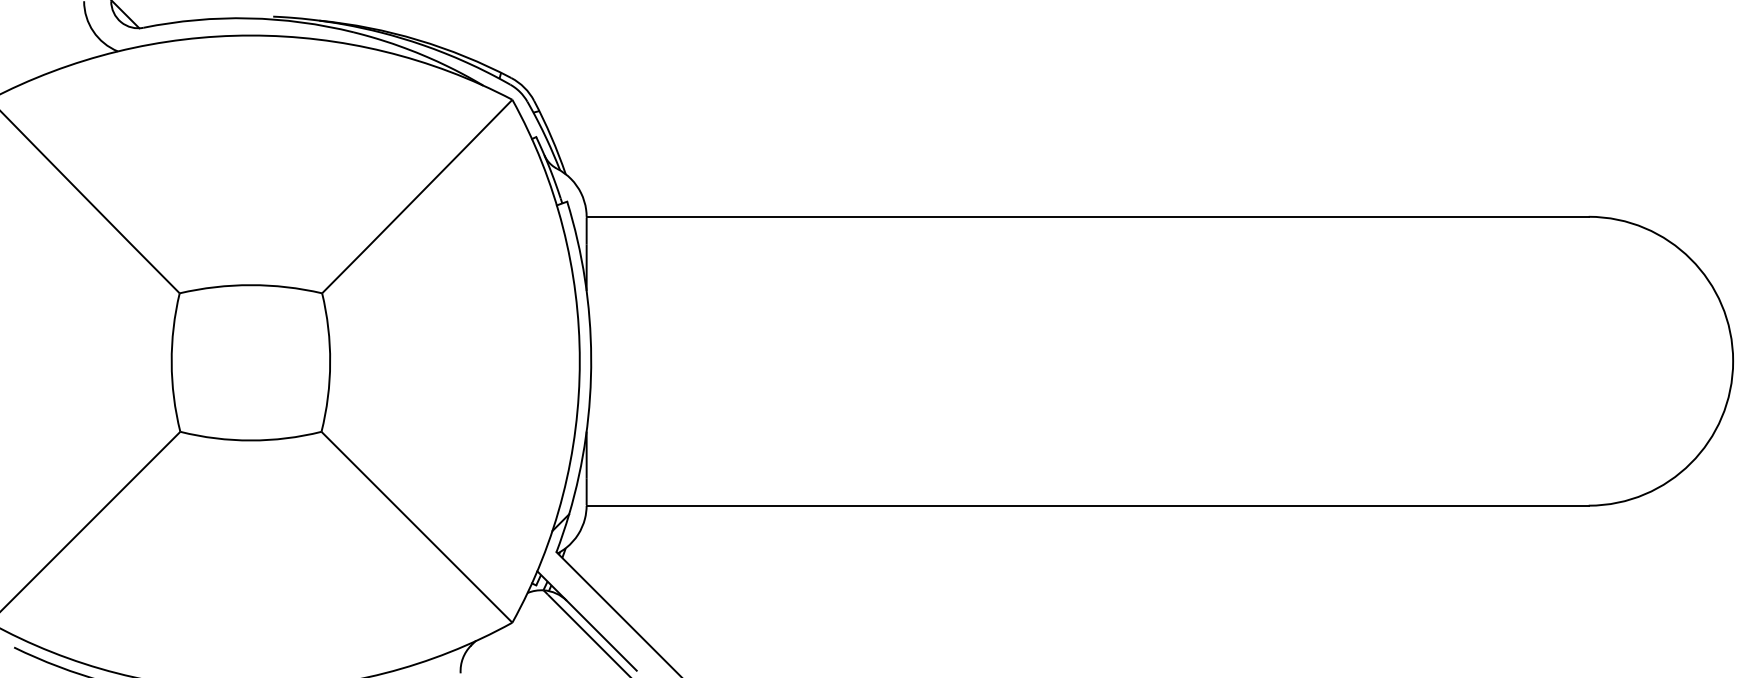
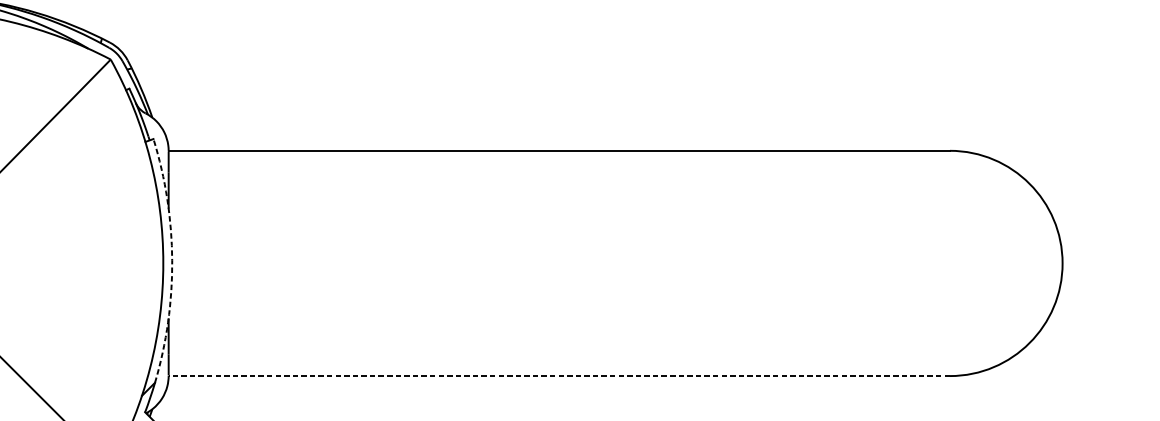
arc: (591, 357) -> (172, 260), solid -> dashed
line: (1087, 505) -> (559, 375), solid -> dashed

